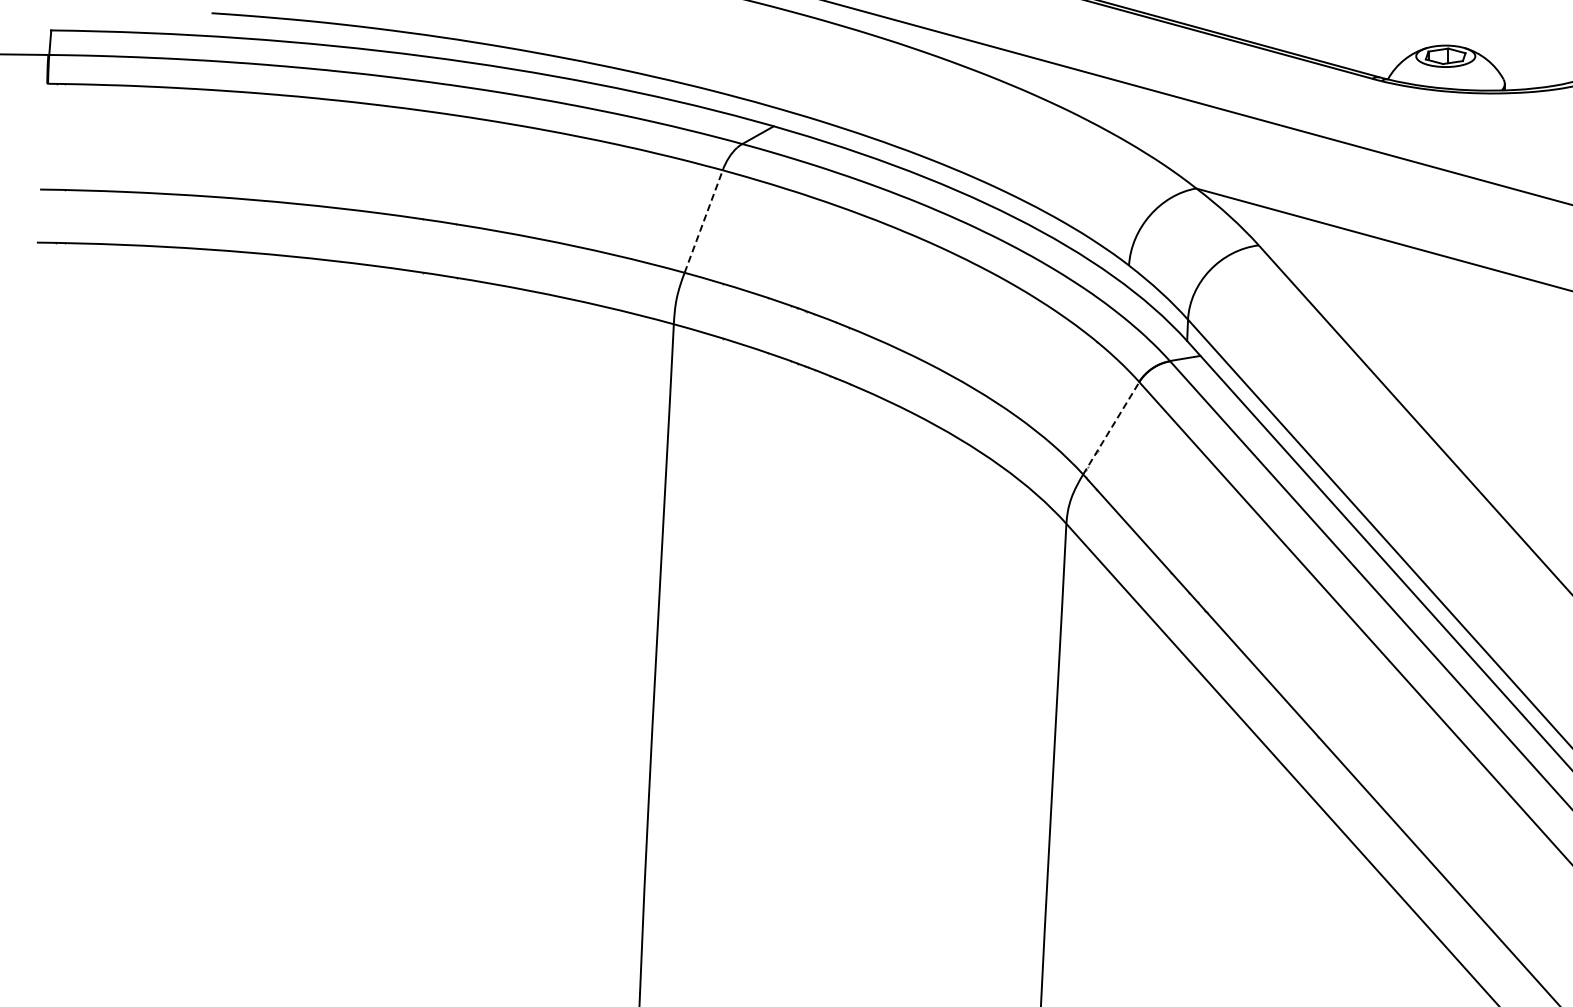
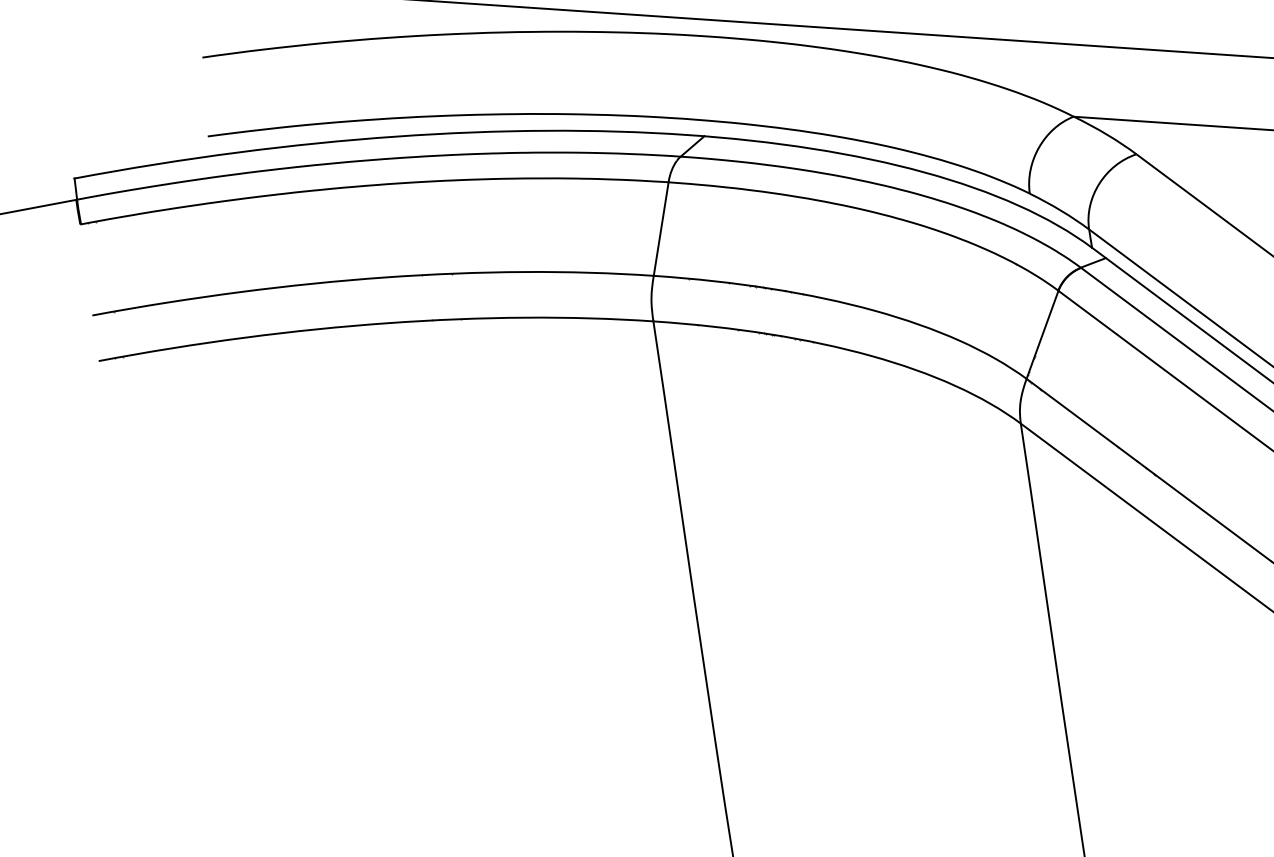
line: (703, 221) -> (660, 229), dashed -> solid
line: (1111, 427) -> (1042, 334), dashed -> solid

